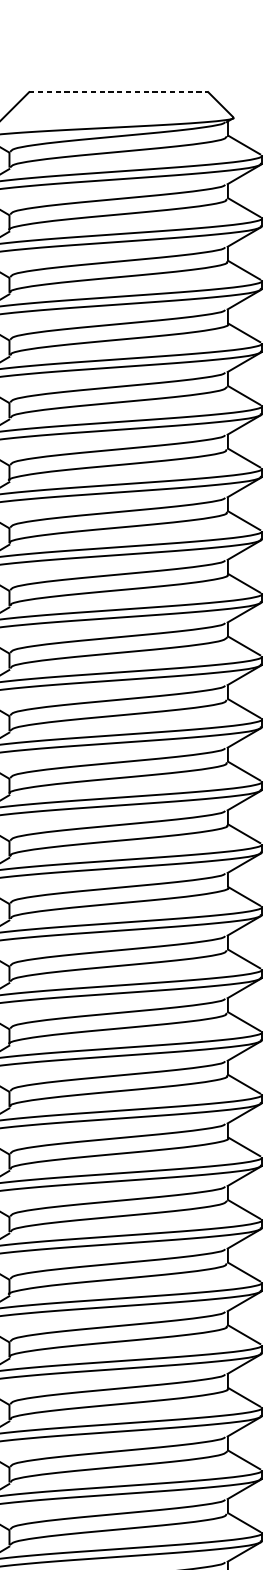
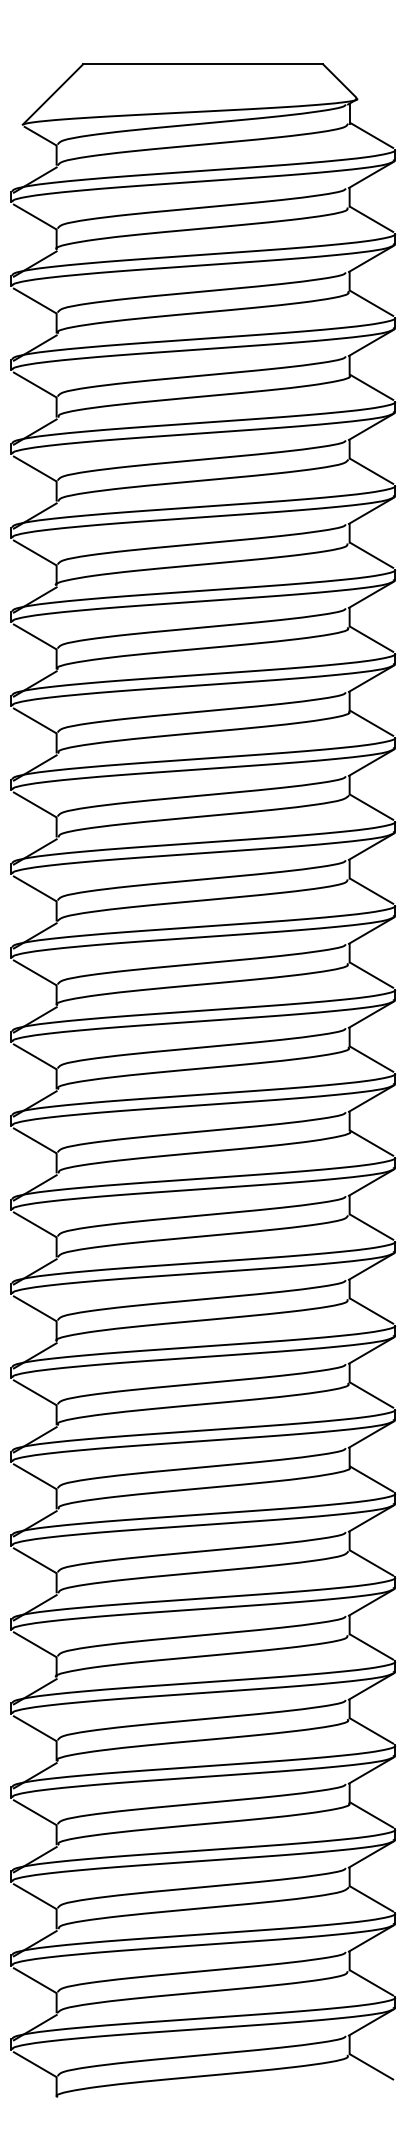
line: (118, 92) -> (203, 64), dashed -> solid

